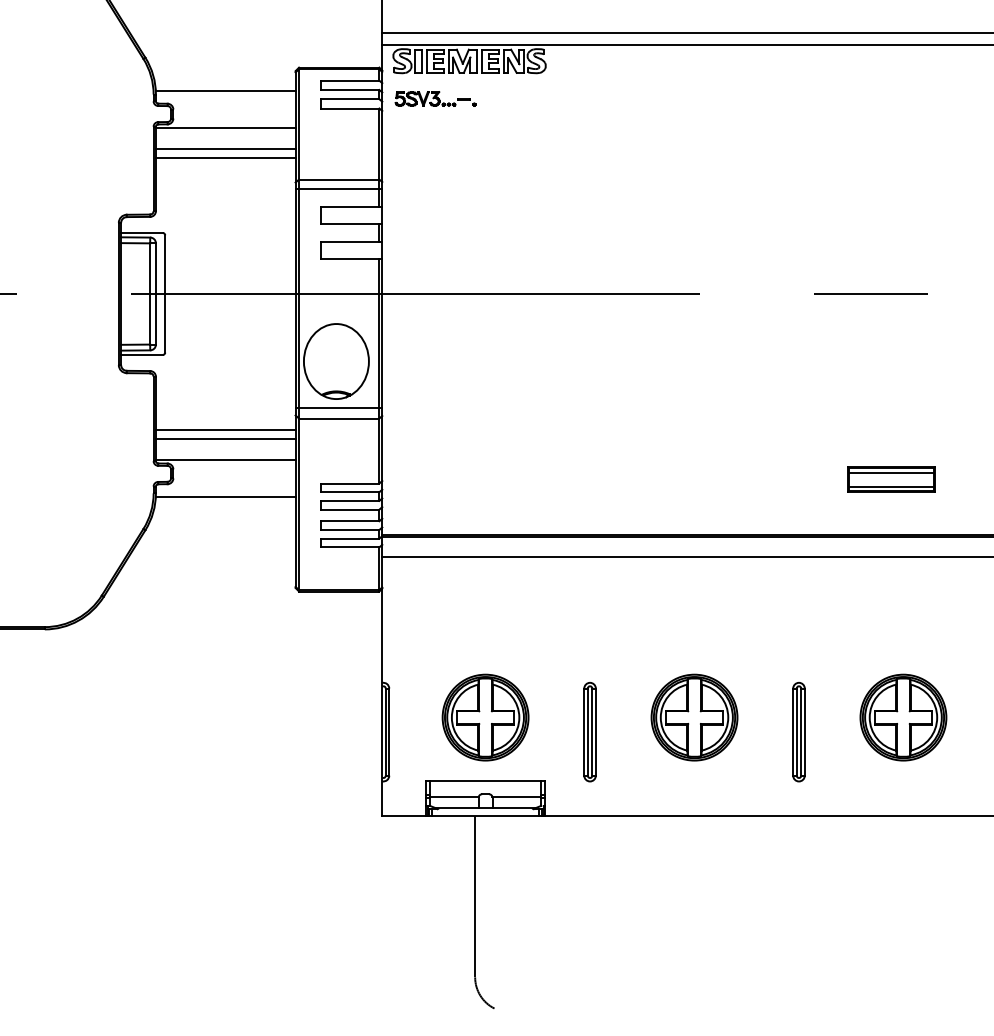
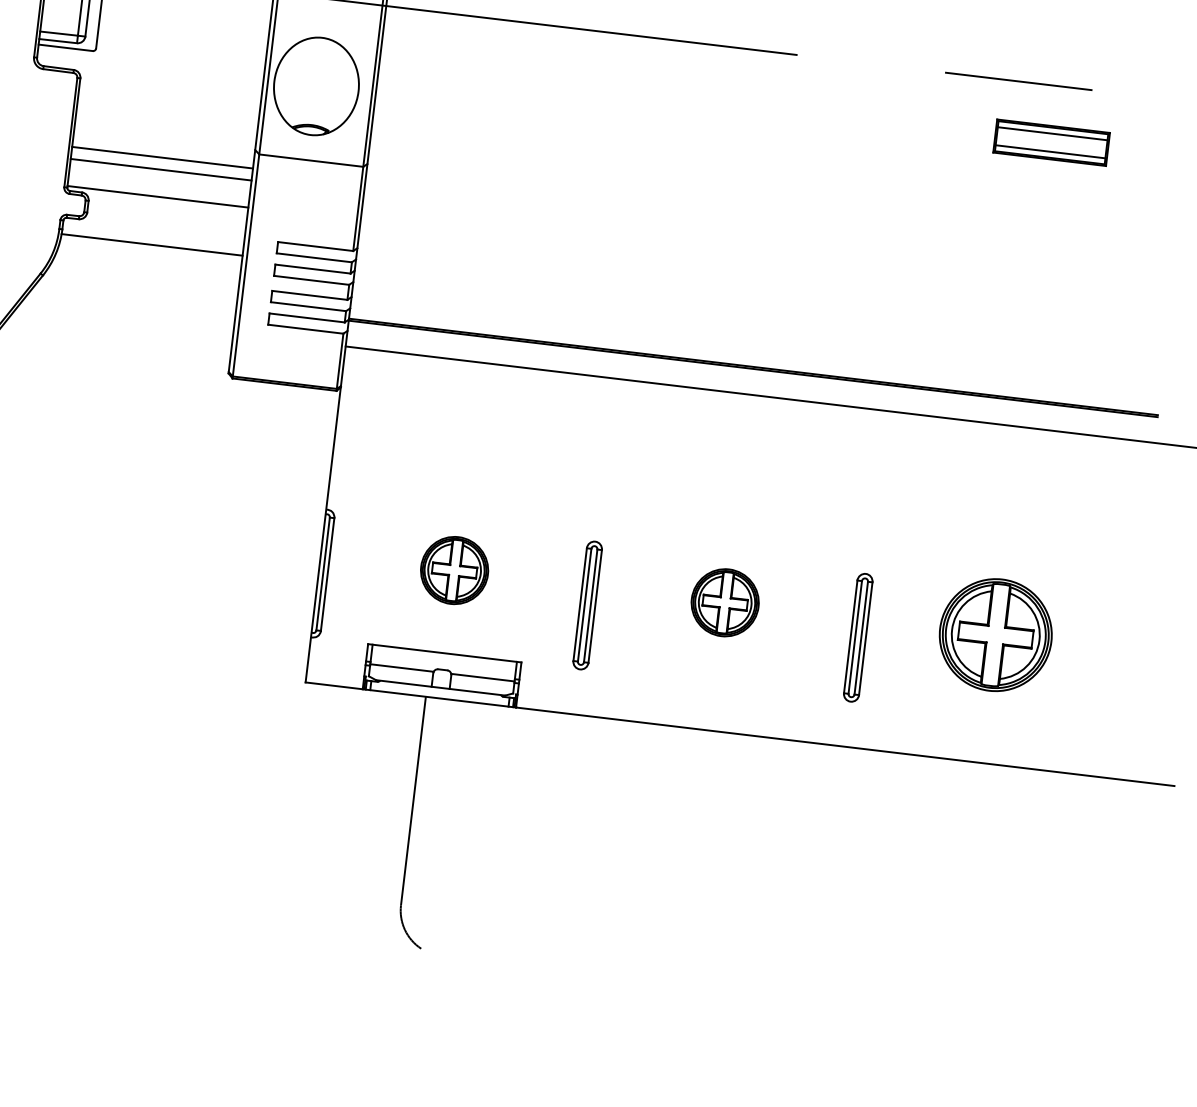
line: (338, 408) -> (311, 147), removed
part: (891, 479) -> (1051, 142), moved
part: (485, 717) -> (454, 570), size x0.6
part: (694, 717) -> (725, 602), size x0.6

